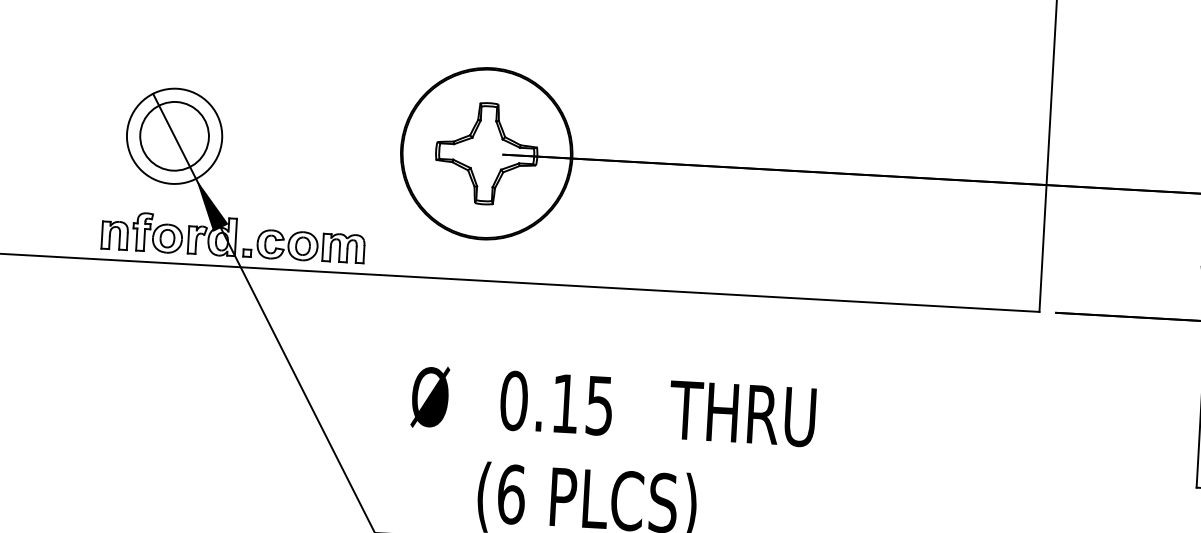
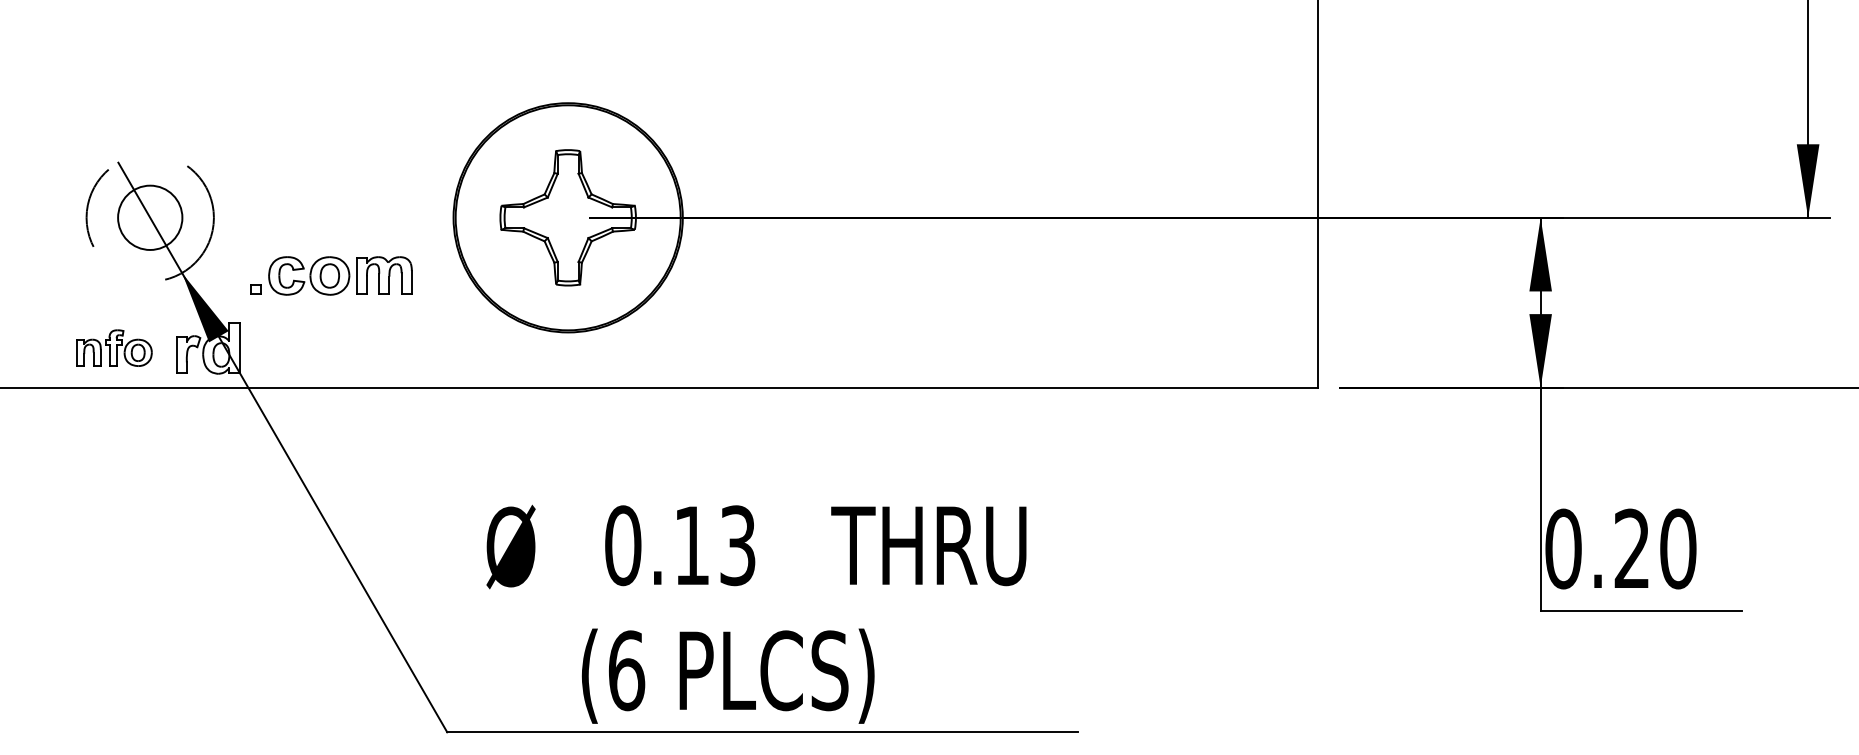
circle: (174, 136) -> (149, 217), solid -> dashed
circle: (174, 136) -> (150, 217), size x0.7
part: (142, 231) -> (114, 347), size x0.7
part: (304, 245) -> (331, 275), moved
text: (599, 405) -> (737, 545), 0.15 -> 0.13

